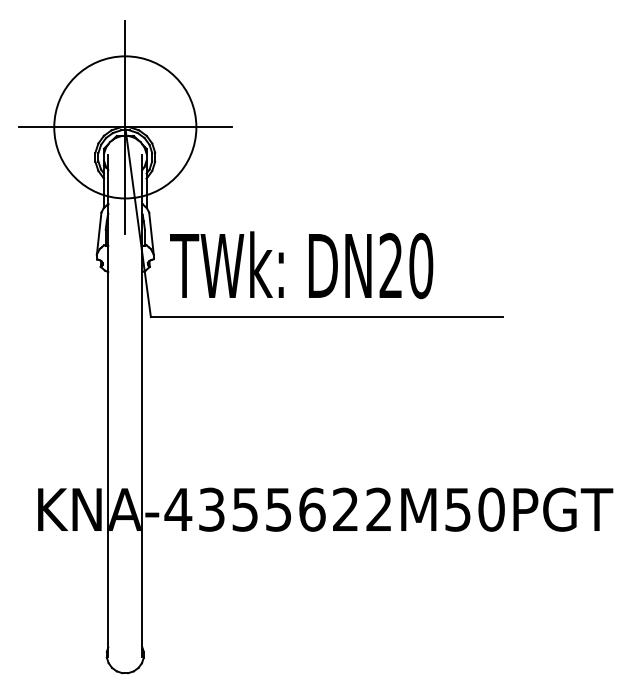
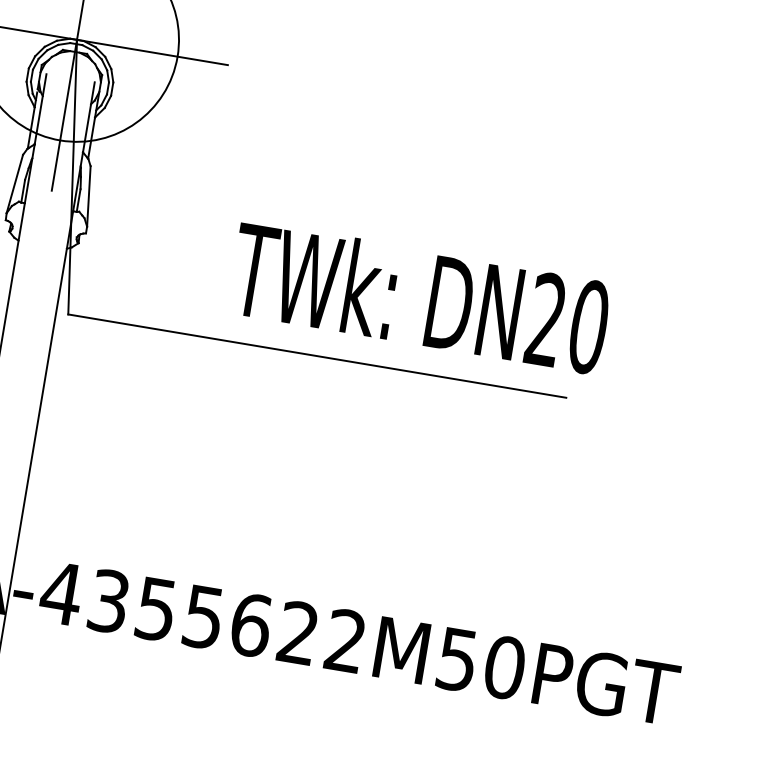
text: (301, 265) -> (419, 298), moved

